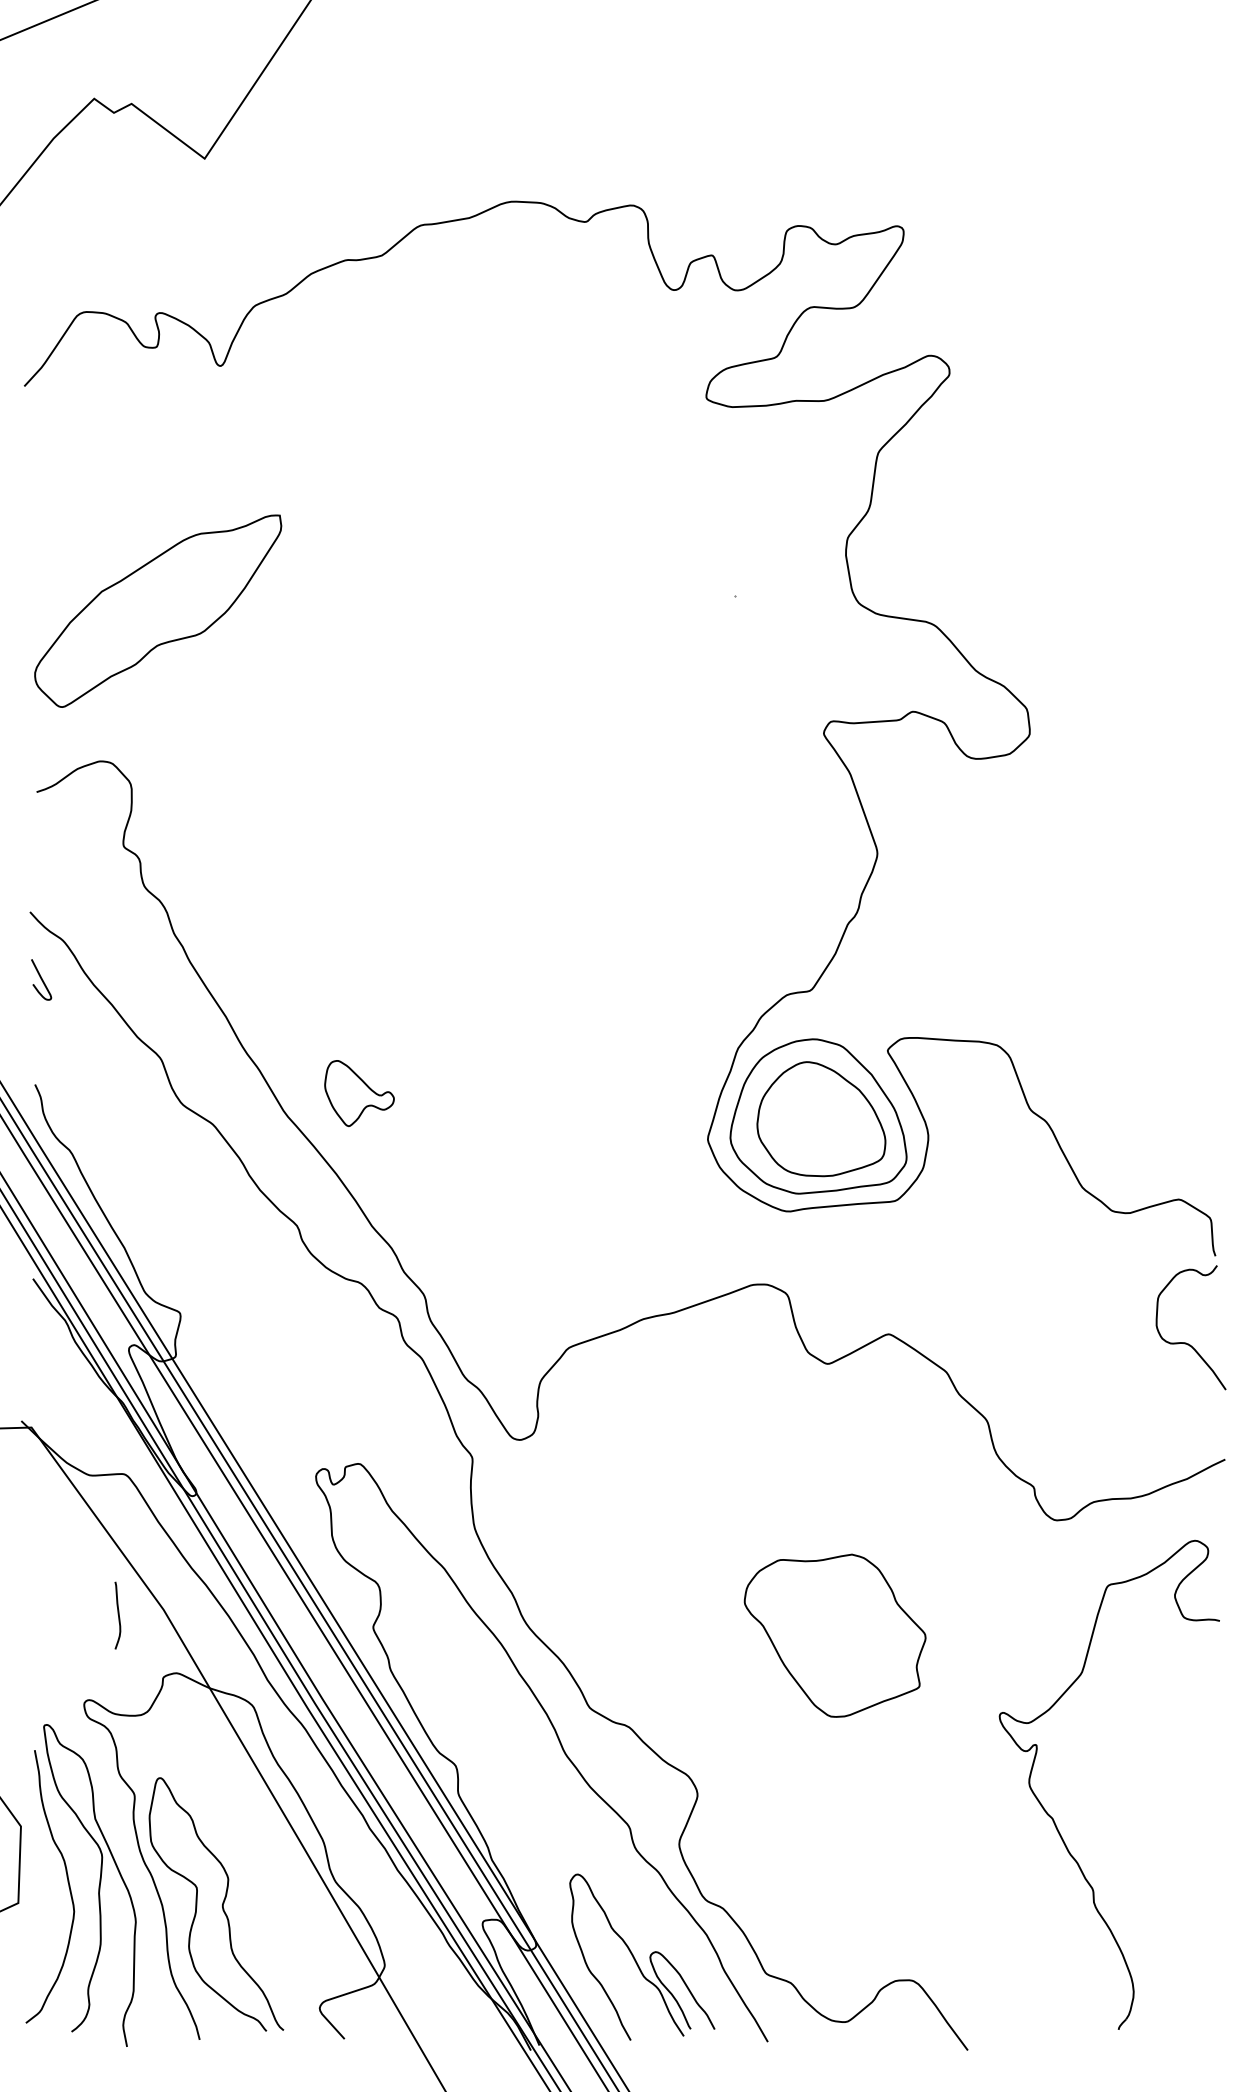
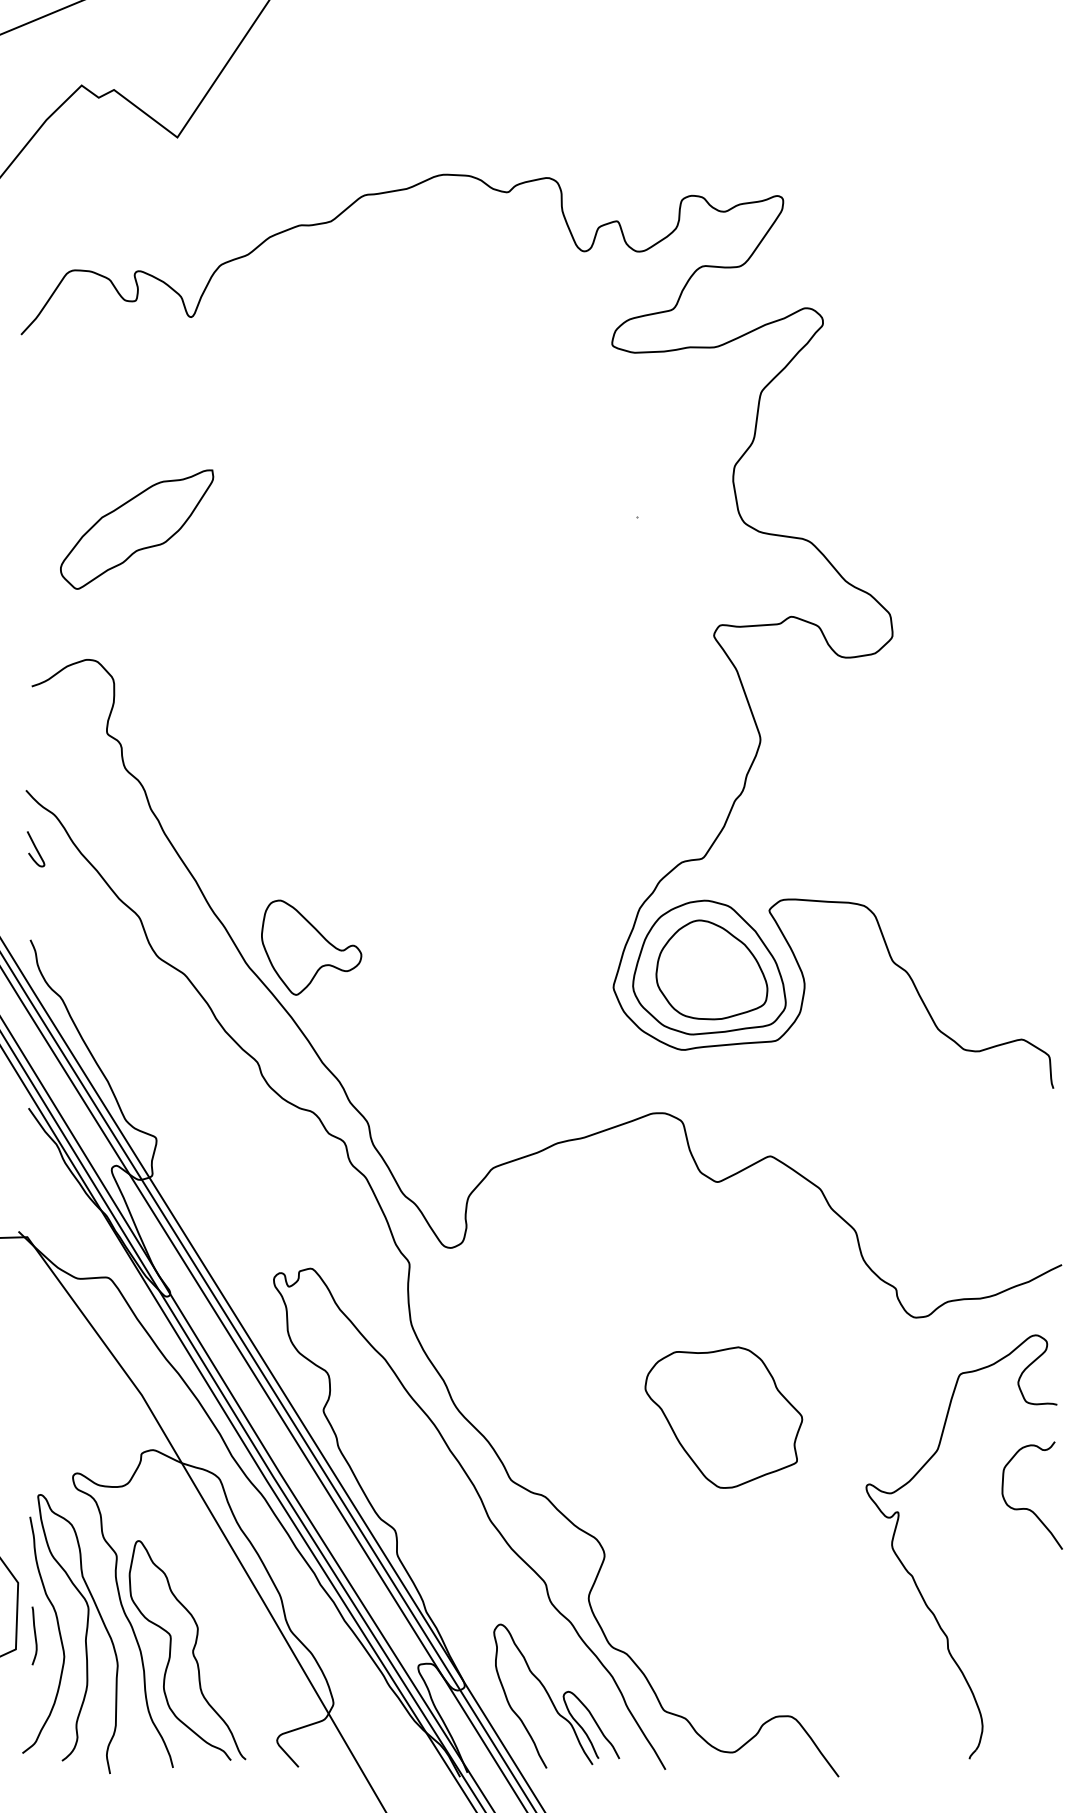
part: (157, 610) -> (136, 529), size x0.71
part: (359, 1093) -> (311, 947), size x1.67
curve: (1186, 1342) -> (1028, 1508), moved
curve: (117, 1614) -> (34, 1634), moved

